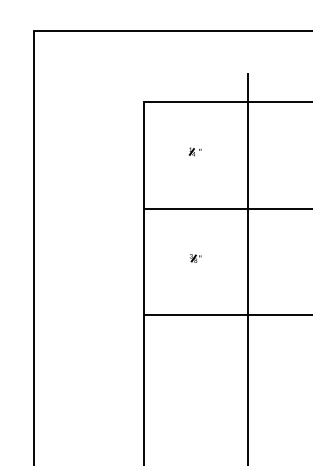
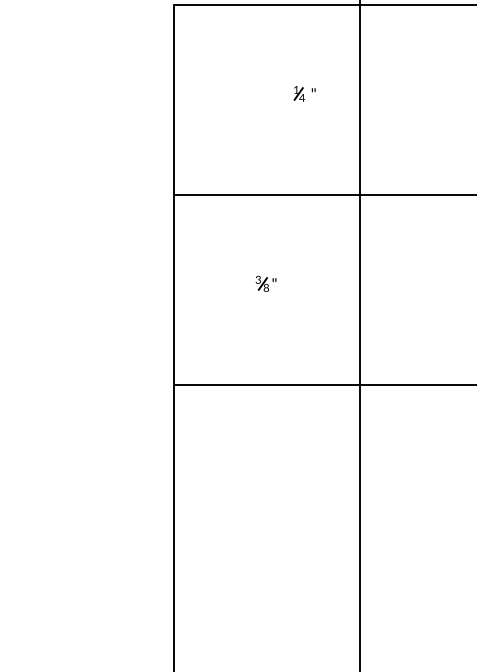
part: (194, 151) -> (303, 93), moved

